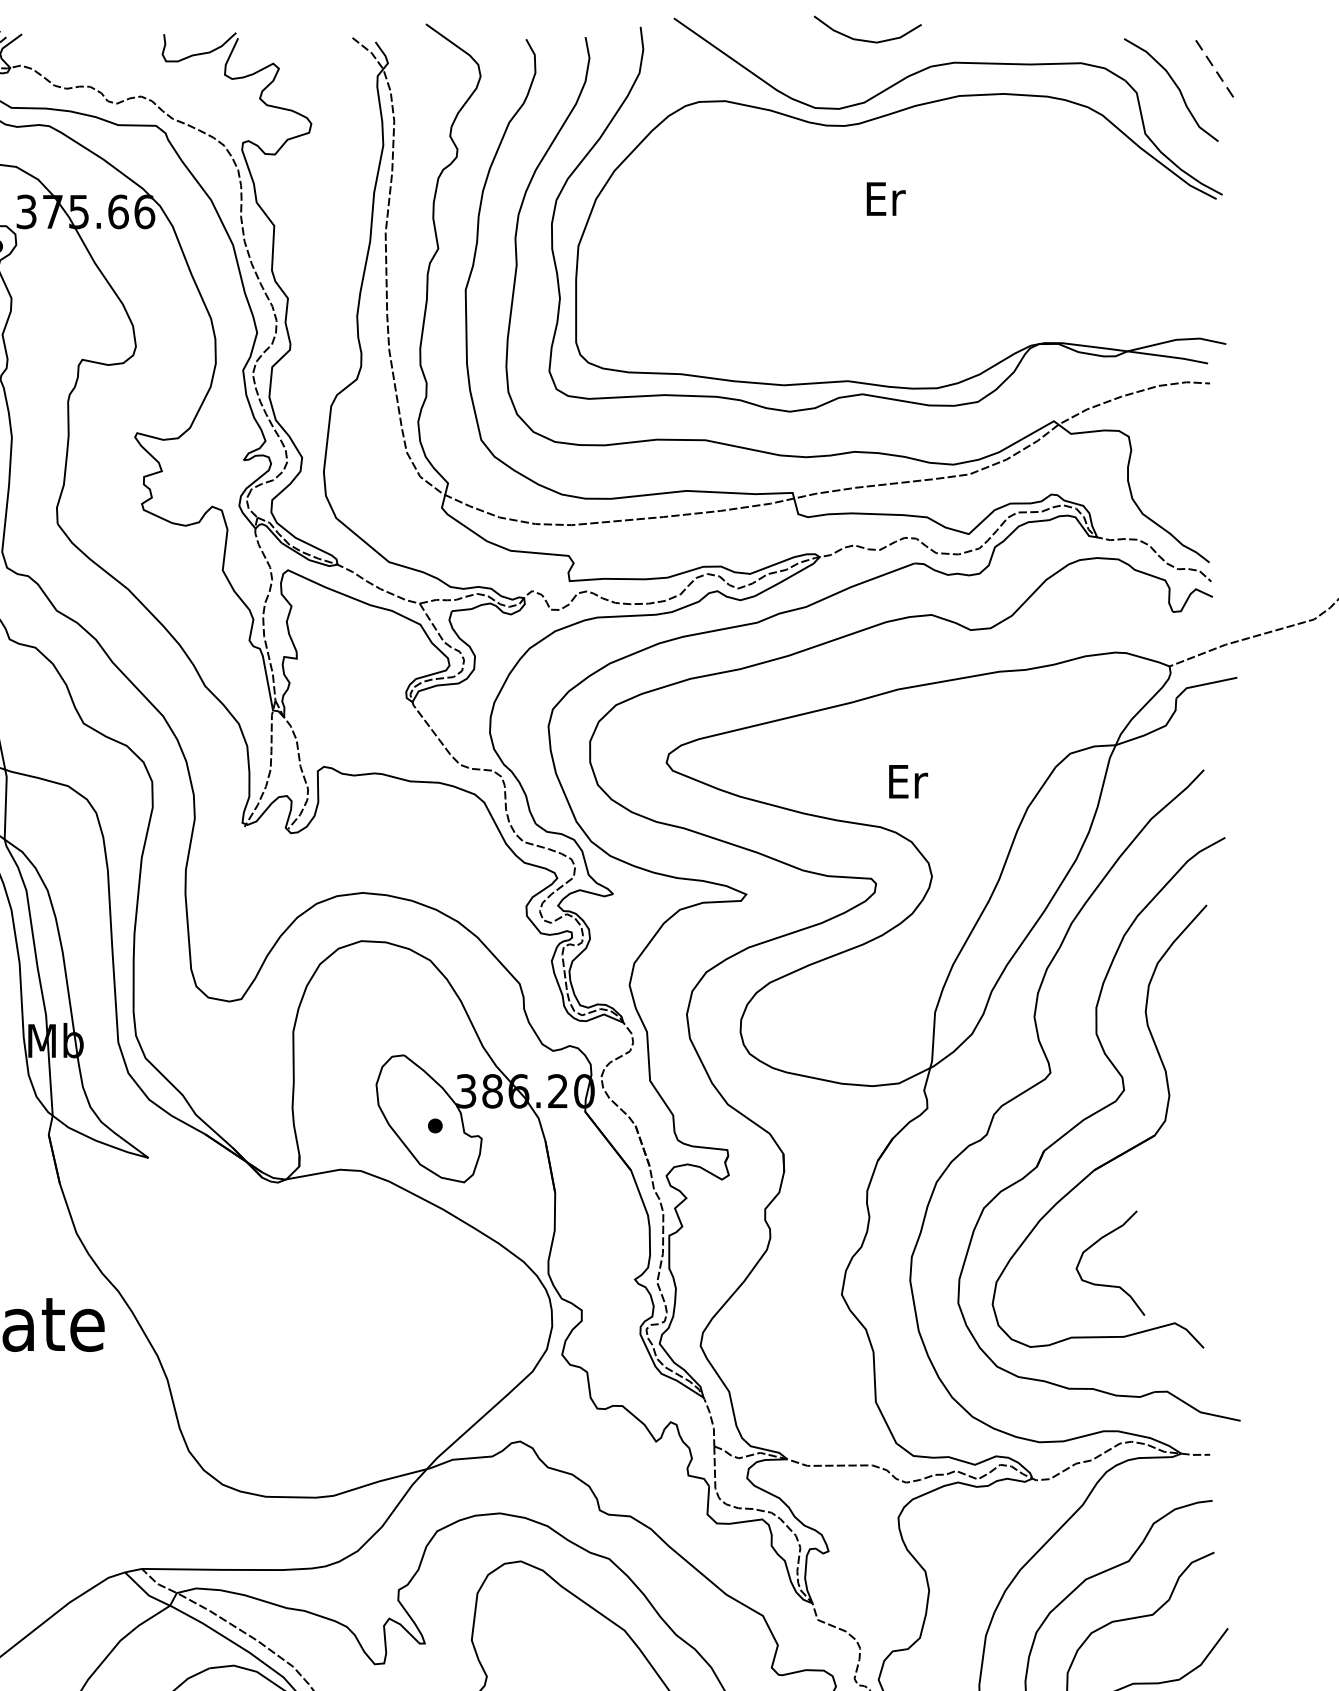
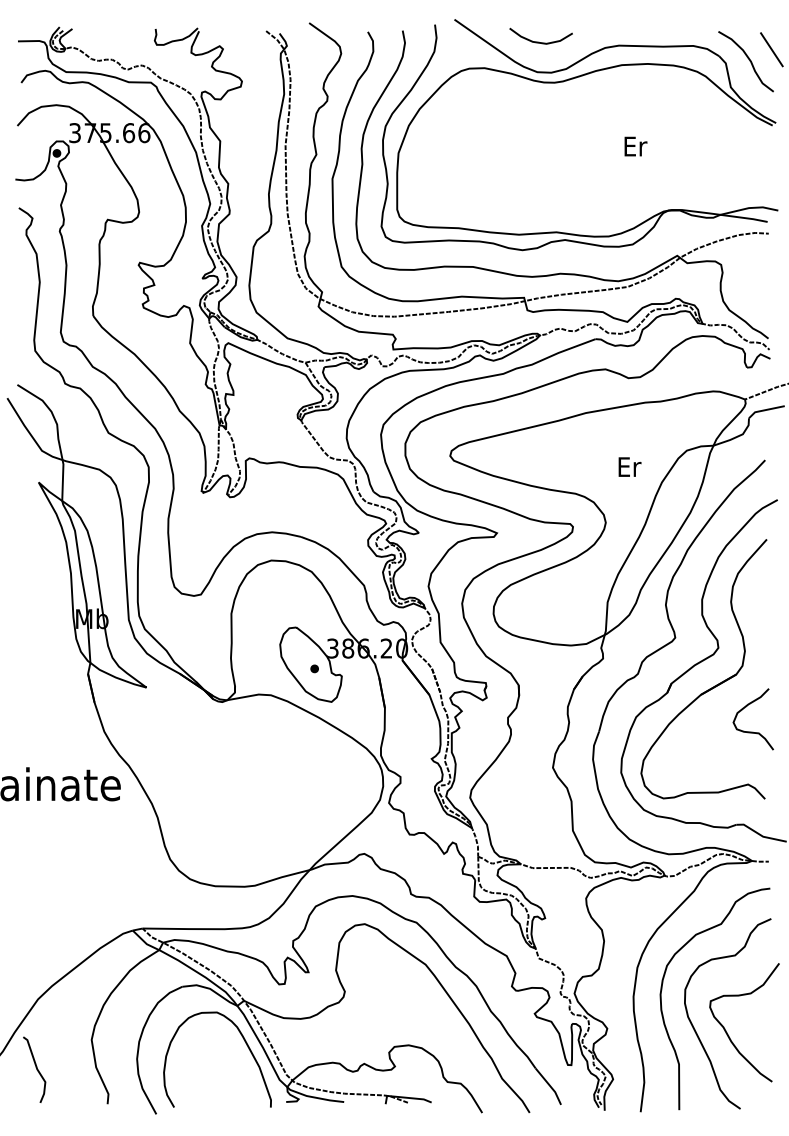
curve: (864, 38) -> (539, 41), moved
line: (1214, 69) -> (771, 49), dashed -> solid
text: (885, 198) -> (635, 146), moved
text: (907, 780) -> (629, 466), moved
curve: (1108, 1283) -> (752, 731), moved

